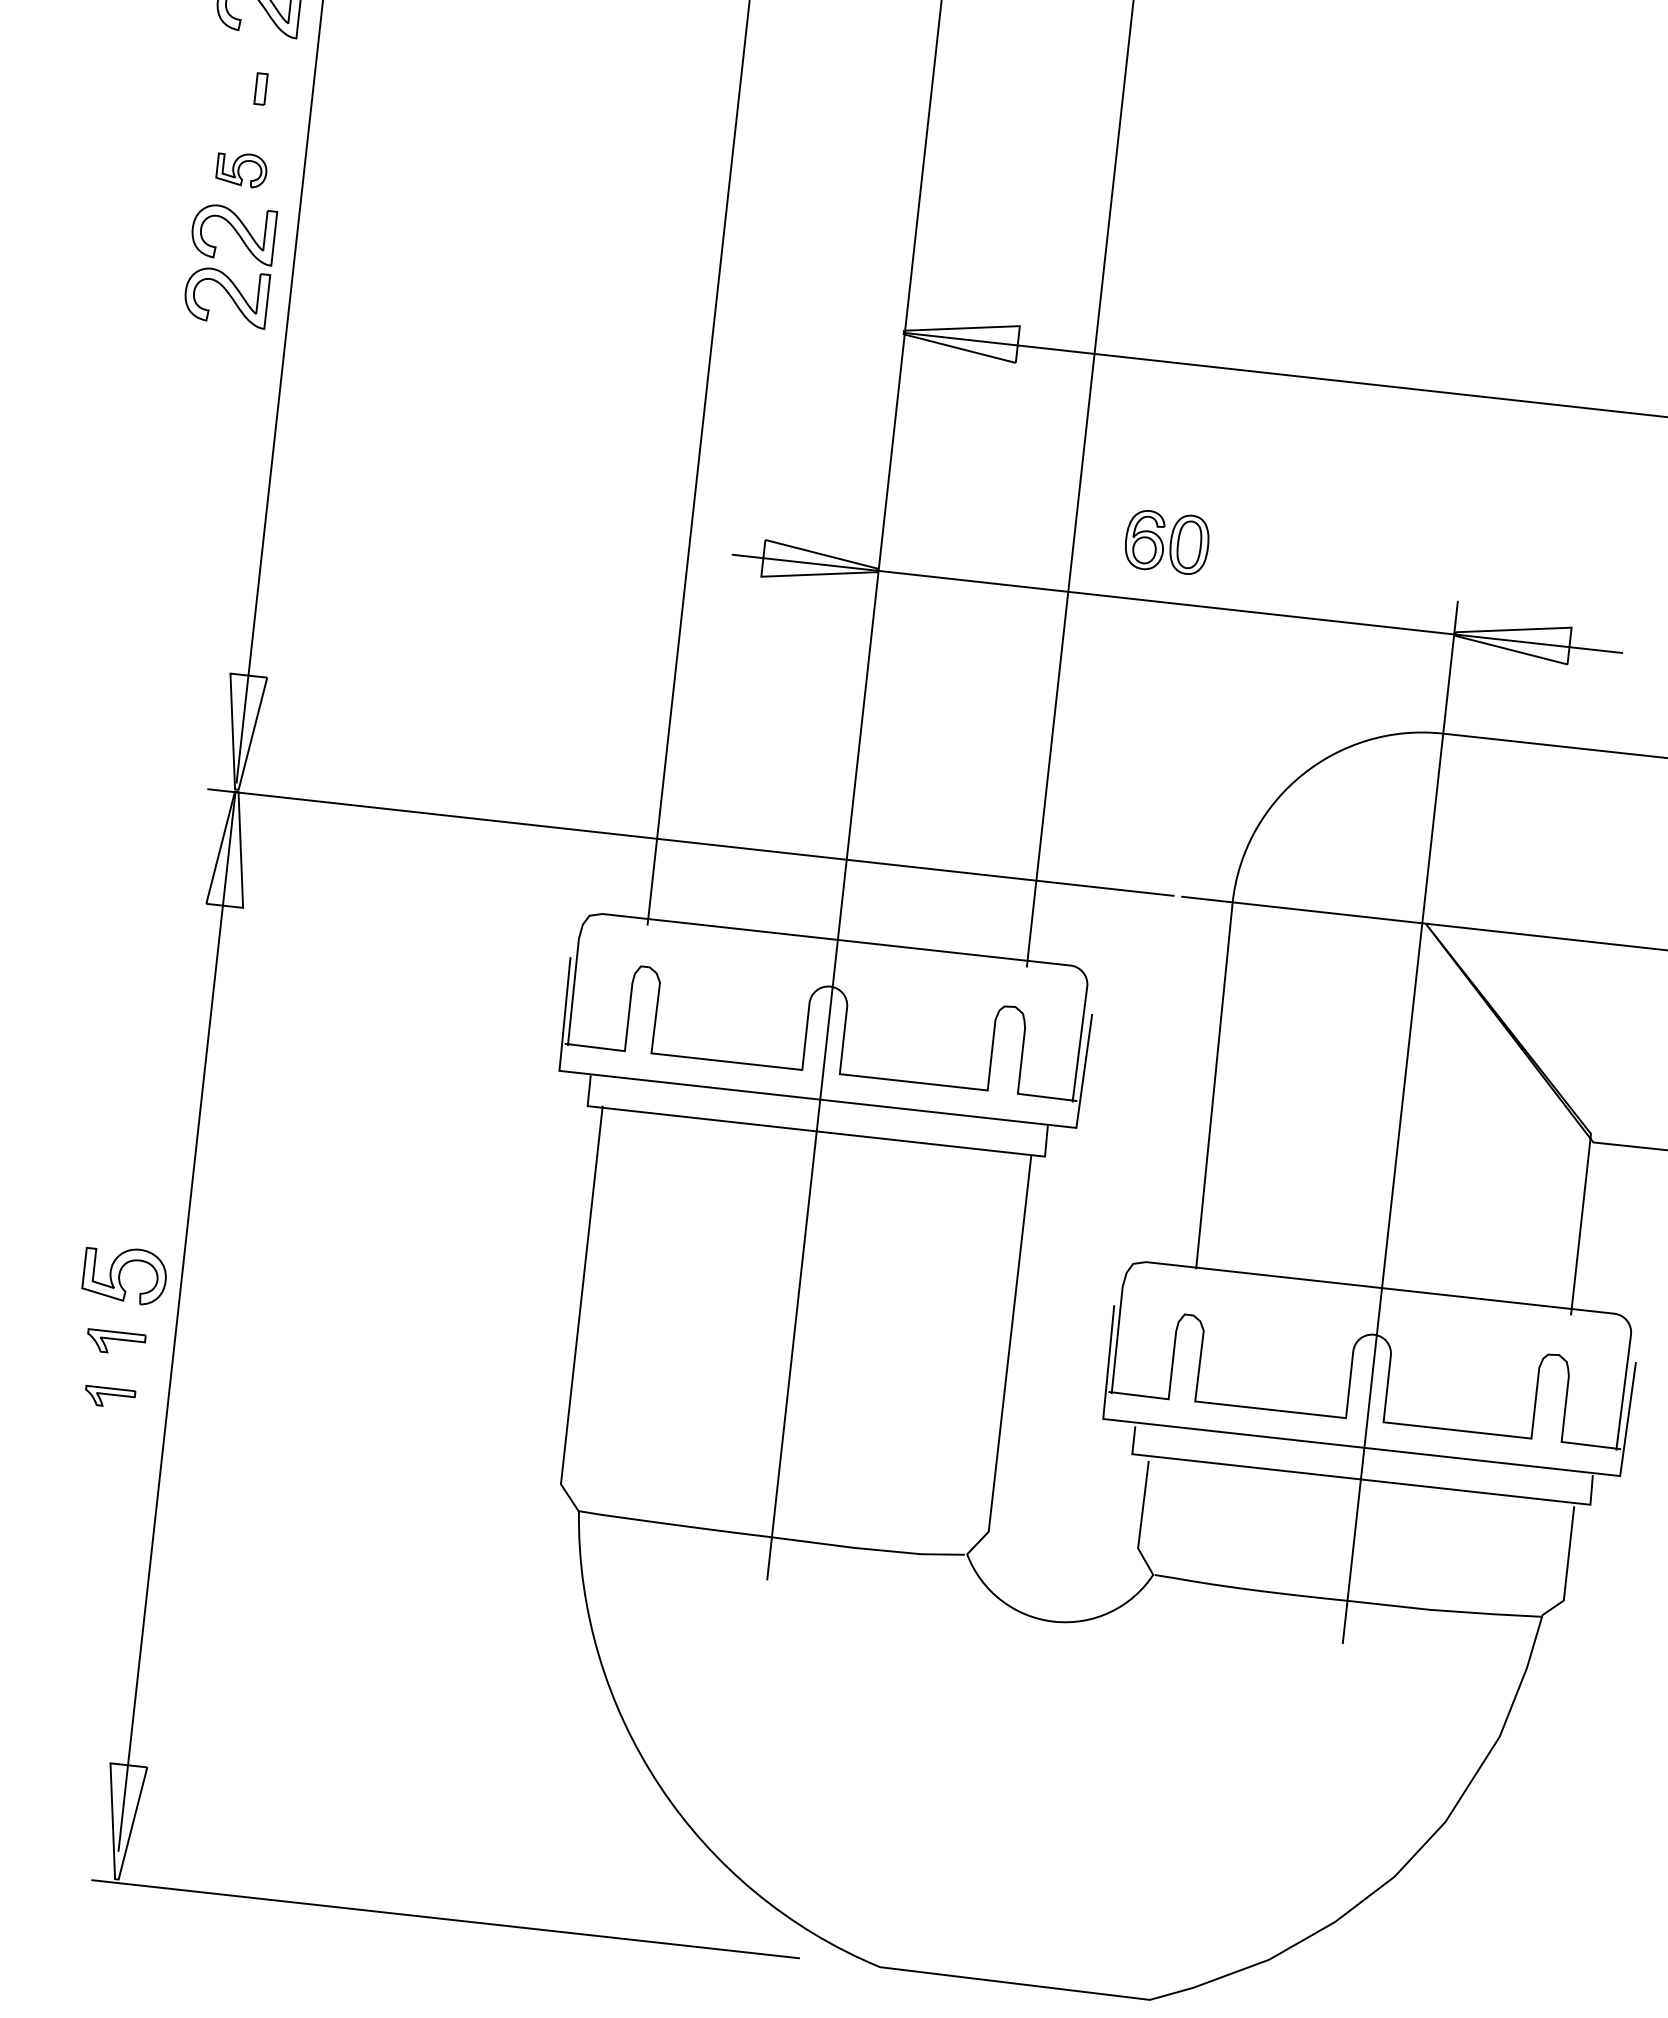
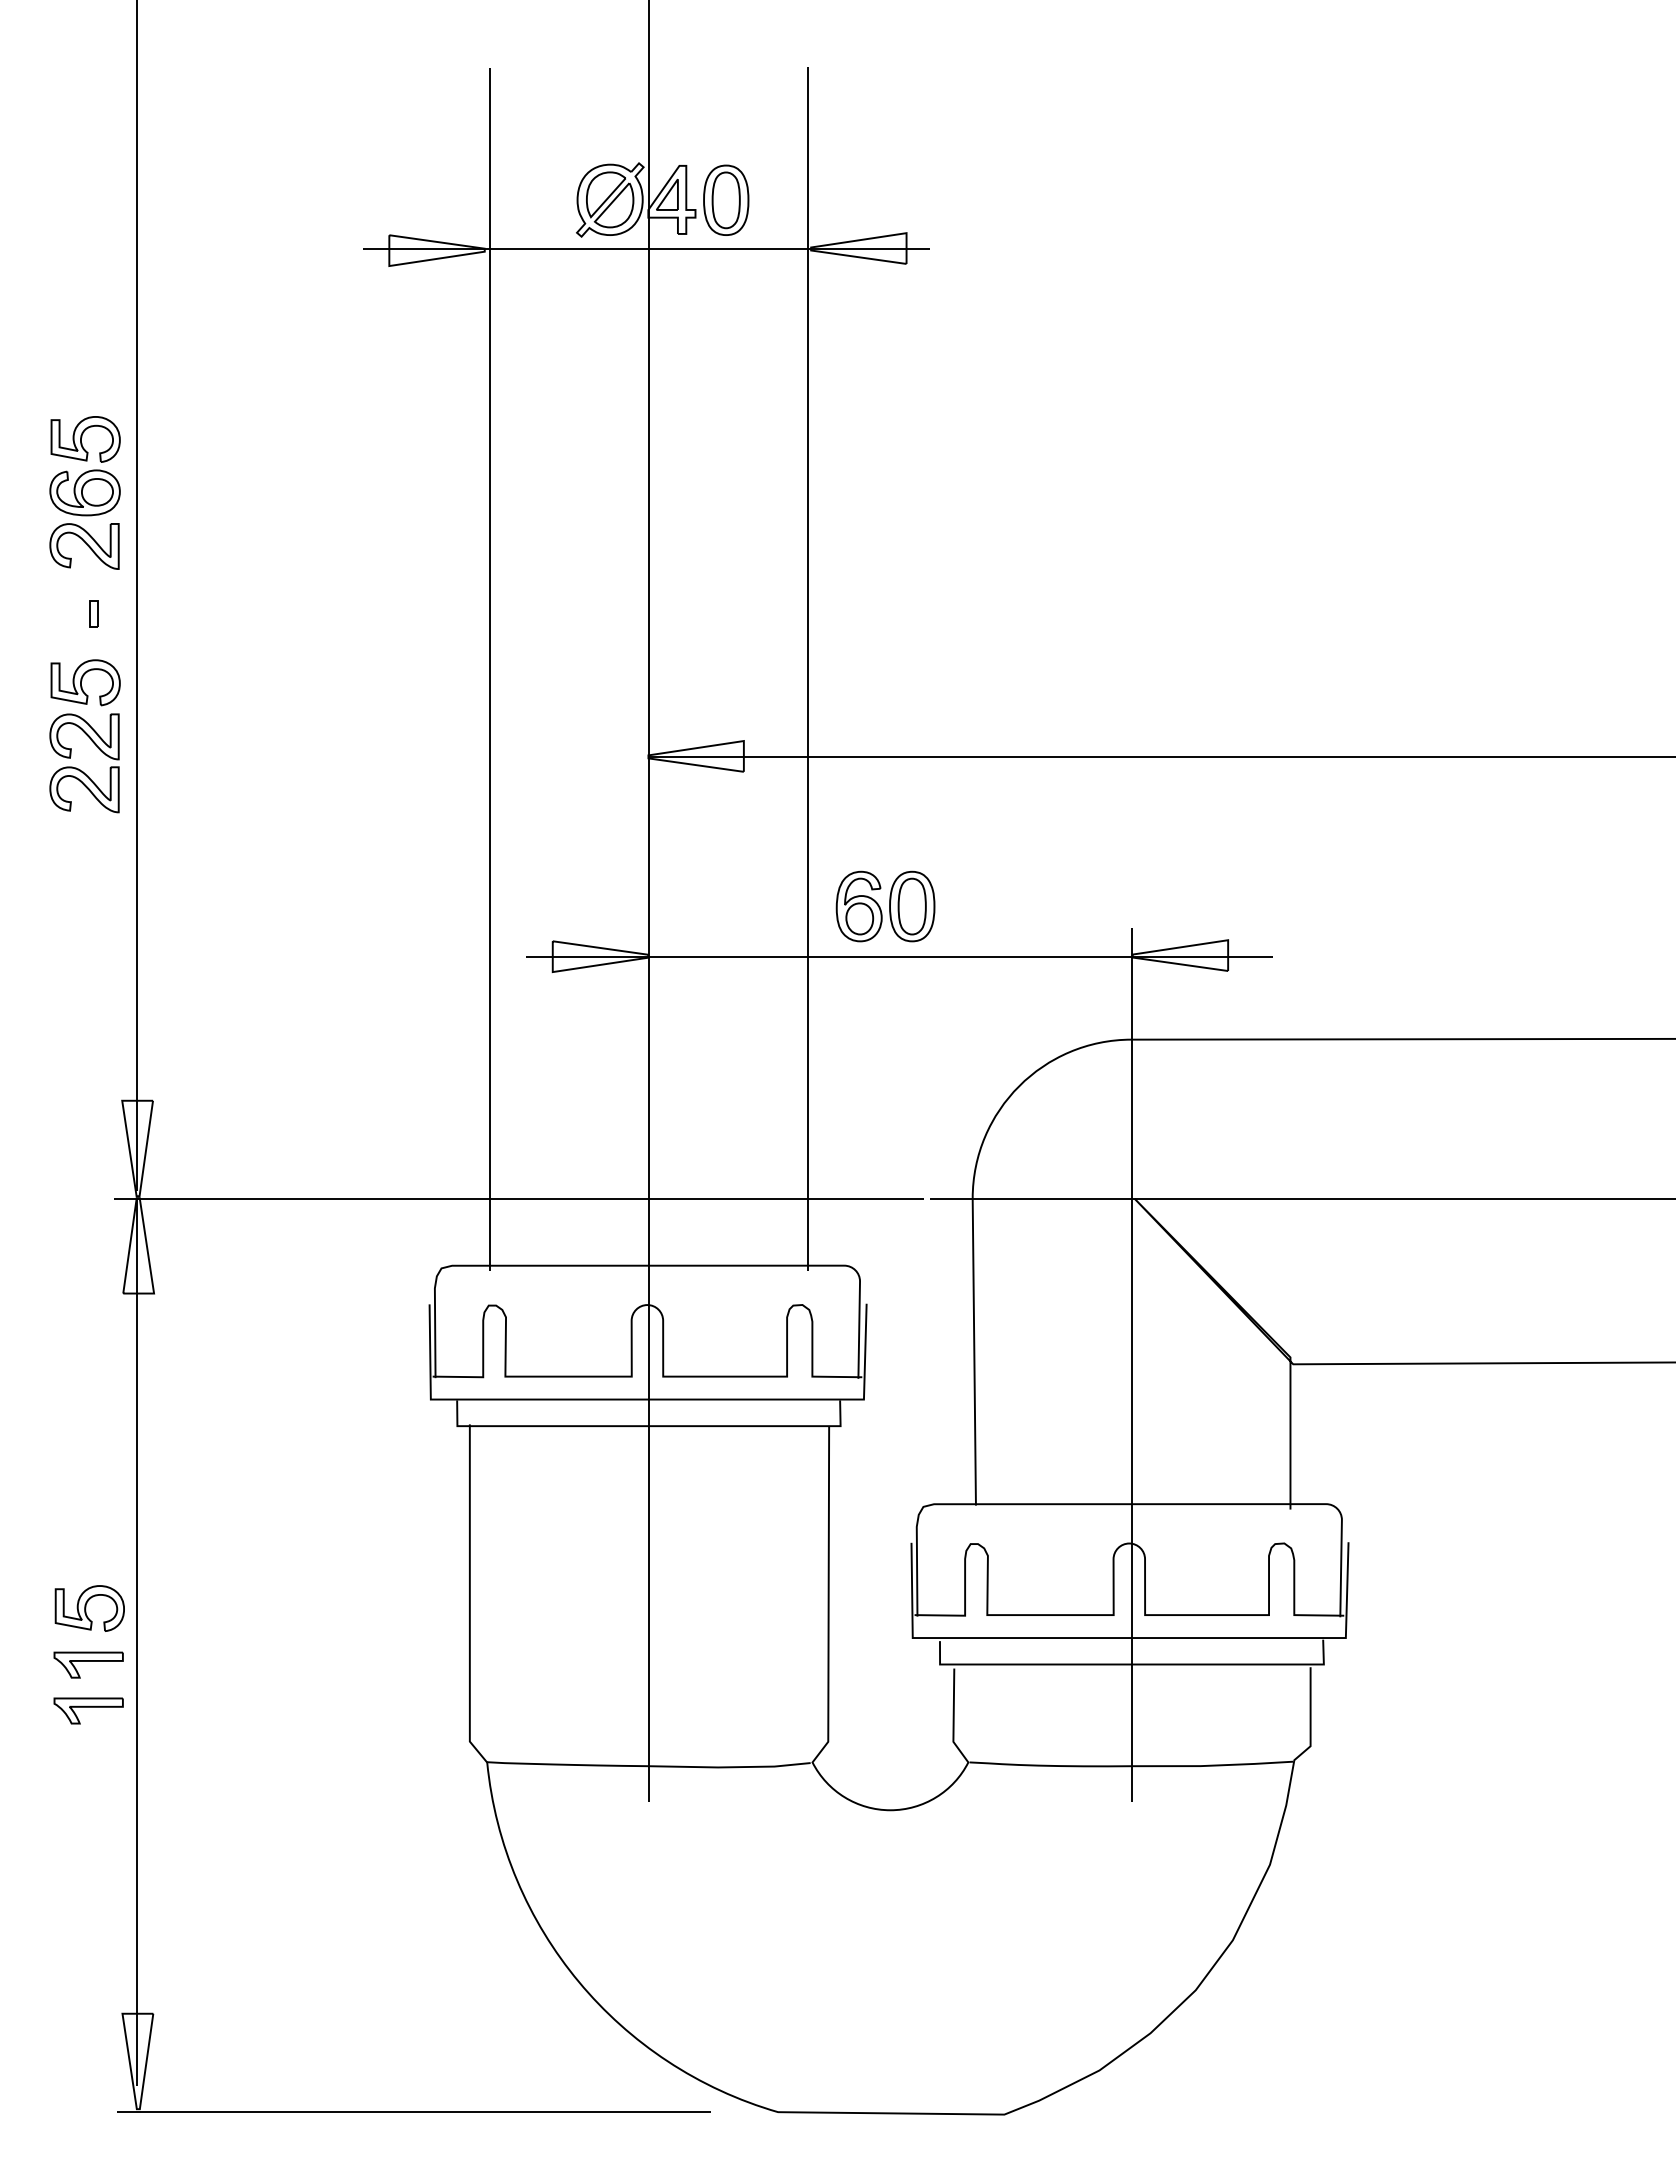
part: (241, 169) -> (85, 682), size x1.67
part: (1167, 542) -> (885, 906), size x1.43
part: (115, 1342) -> (88, 1664), size x1.43
part: (109, 1396) -> (88, 1710), size x1.67

